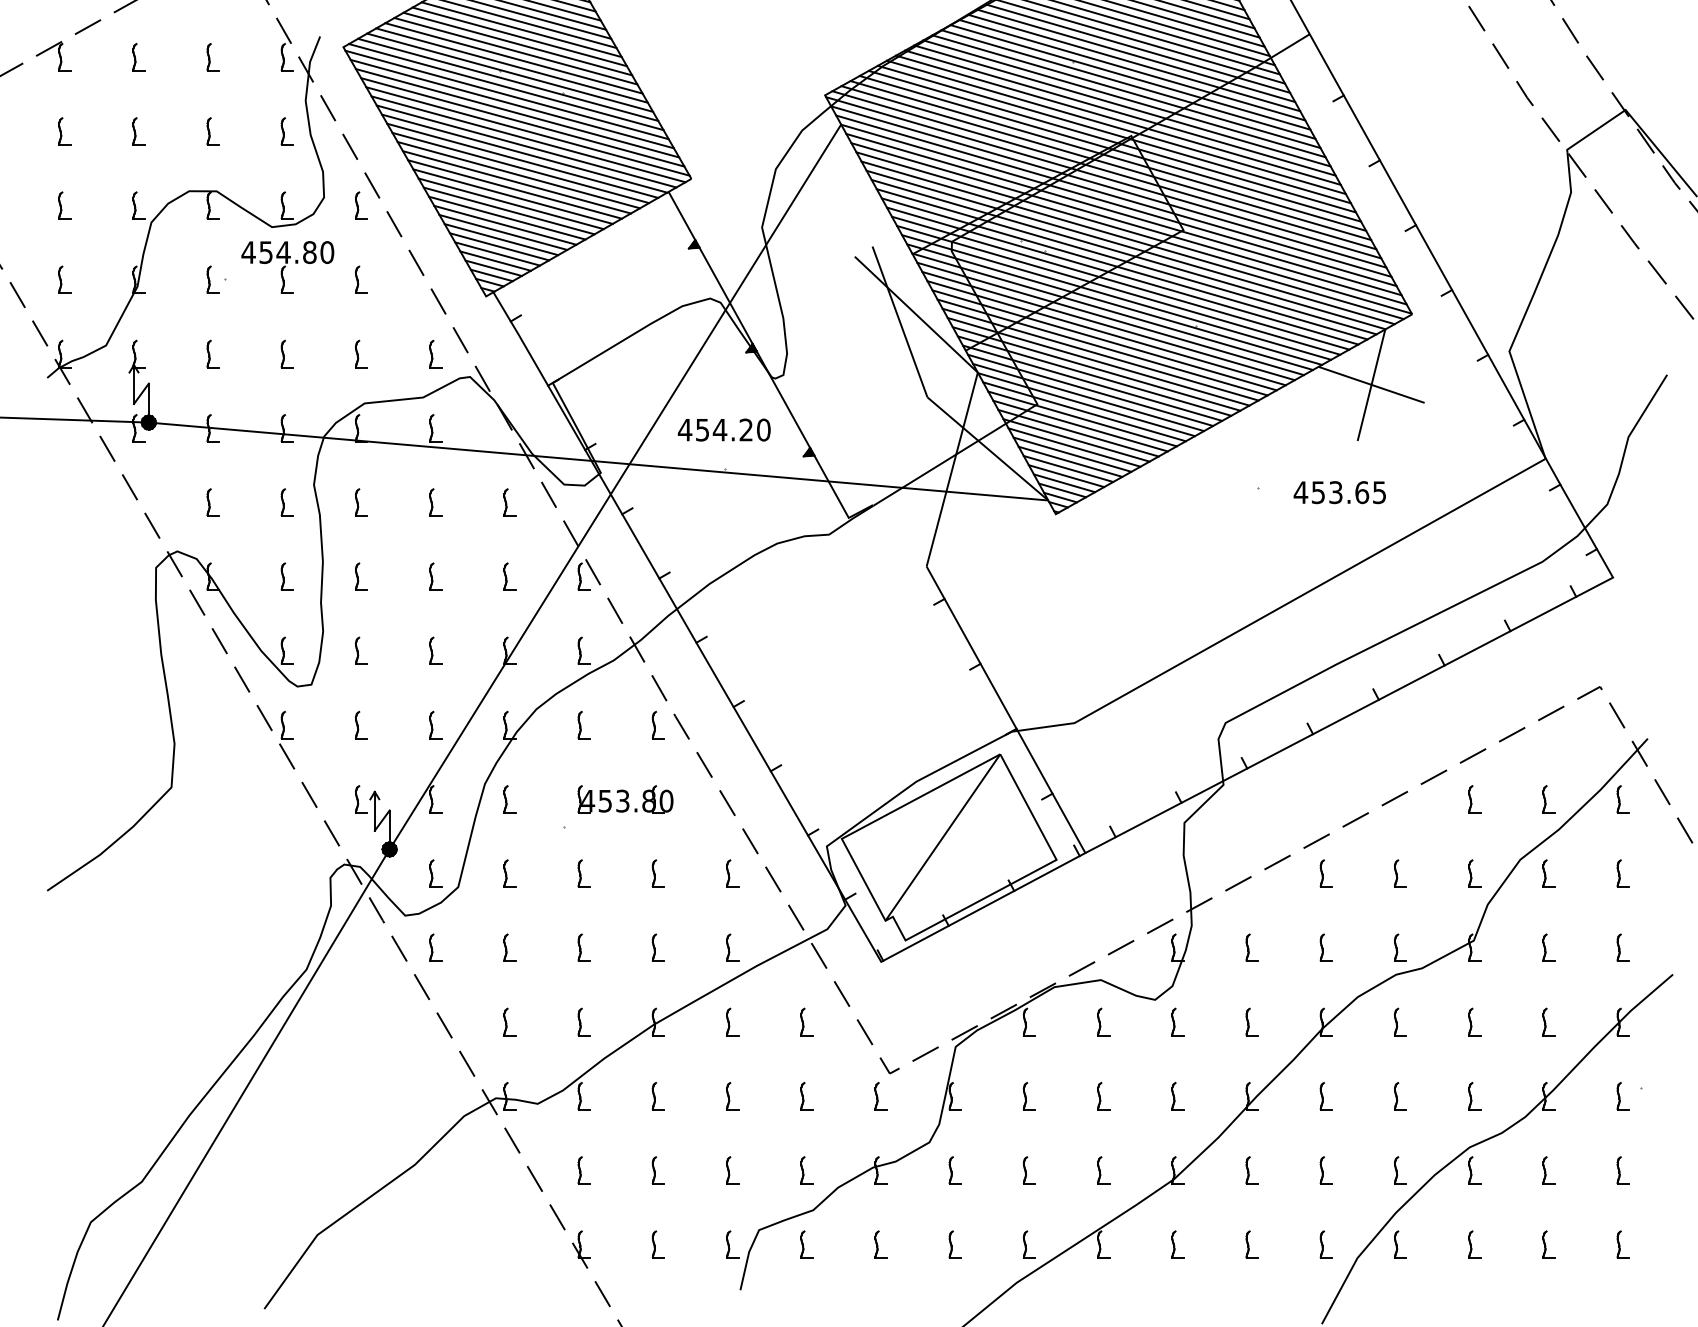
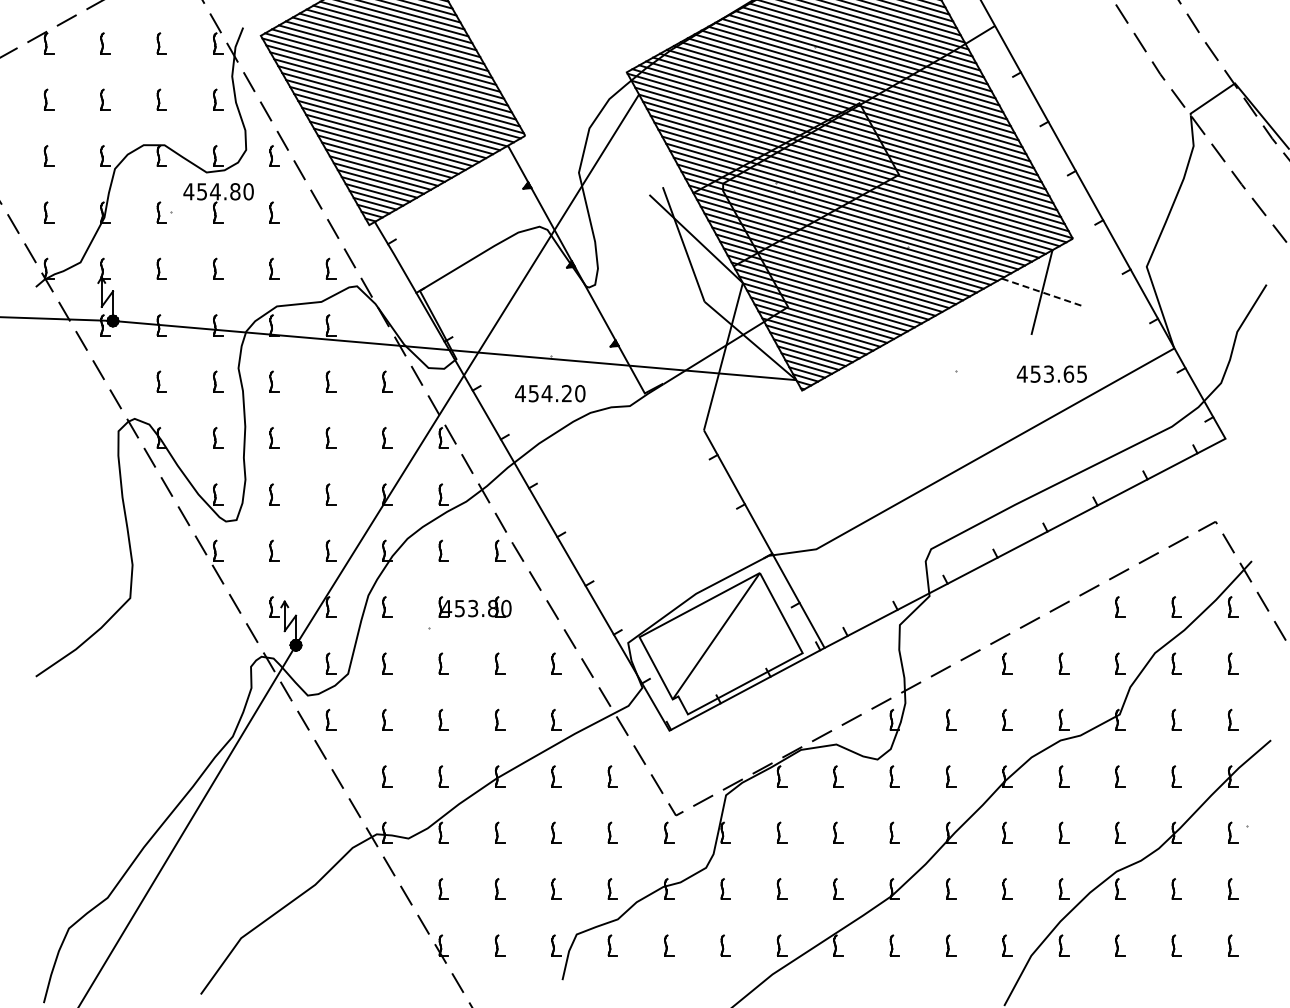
line: (1372, 385) -> (1042, 292), solid -> dashed
text: (724, 429) -> (550, 393), moved
text: (1339, 491) -> (1051, 373), moved

